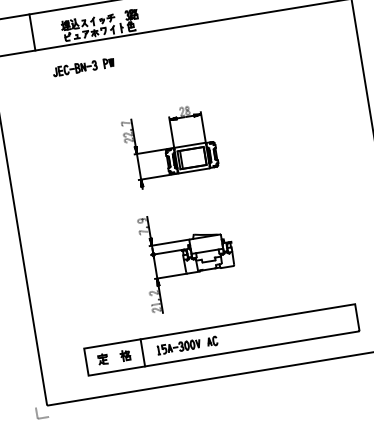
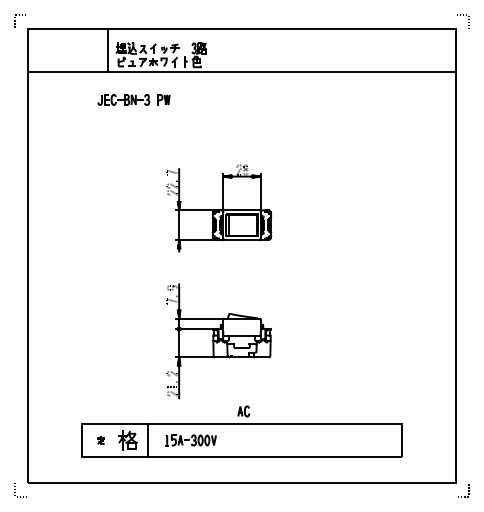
line: (32, 31) -> (107, 49), moved
part: (212, 341) -> (243, 411), moved
part: (126, 355) -> (128, 440), size x1.6
part: (102, 359) -> (100, 440), size x0.6

